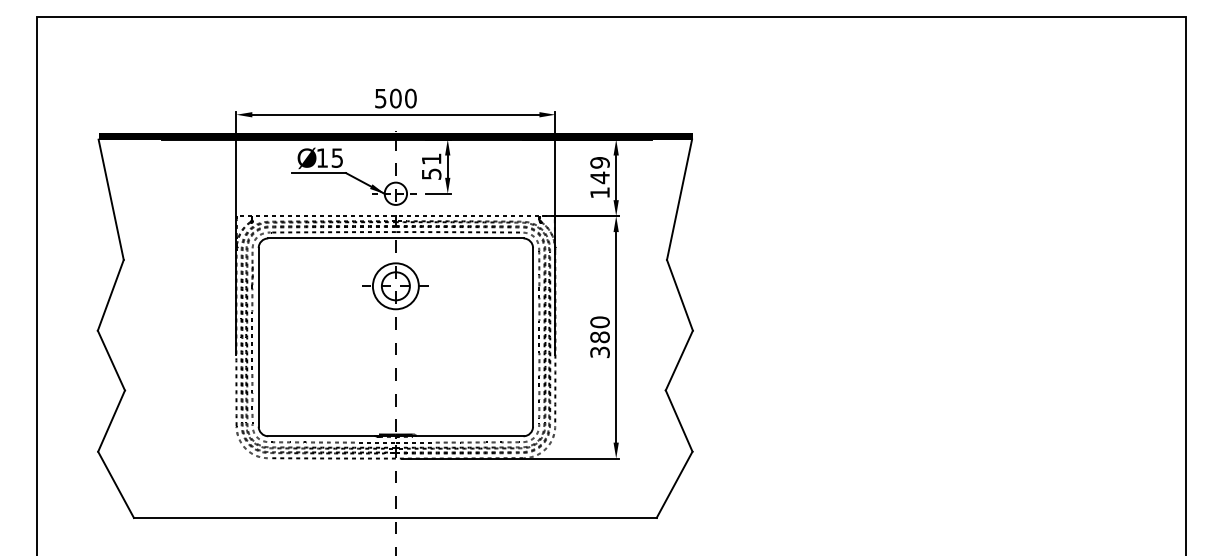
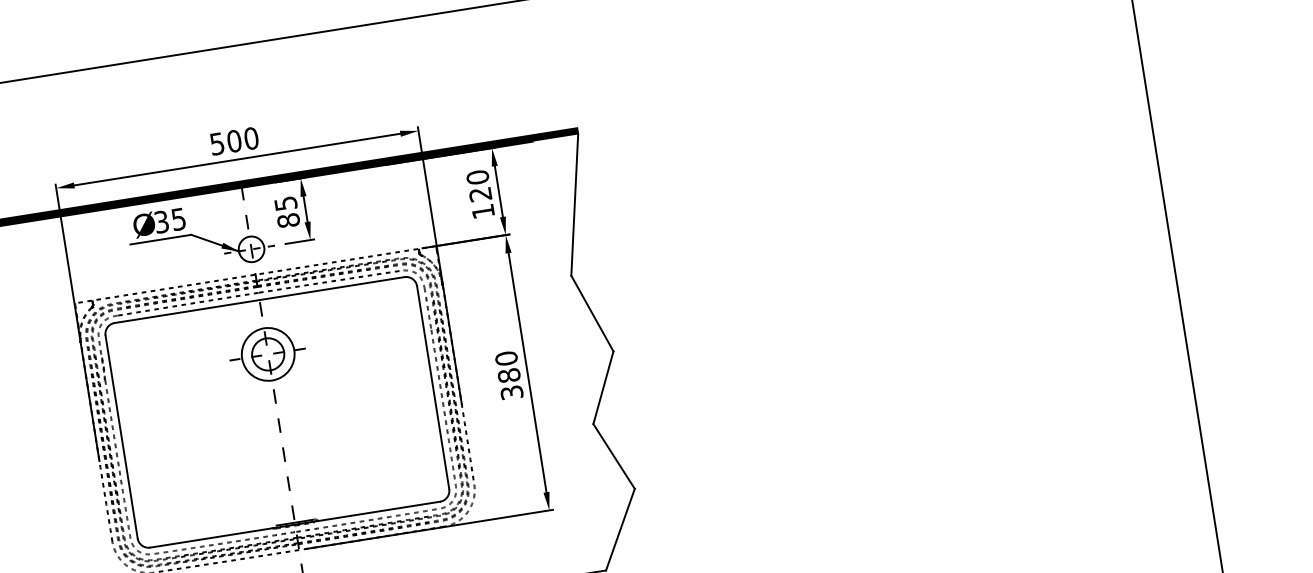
text: (321, 157) -> (160, 221), 15 -> 35
text: (431, 166) -> (287, 211), 51 -> 85
text: (599, 170) -> (478, 186), 149 -> 120

